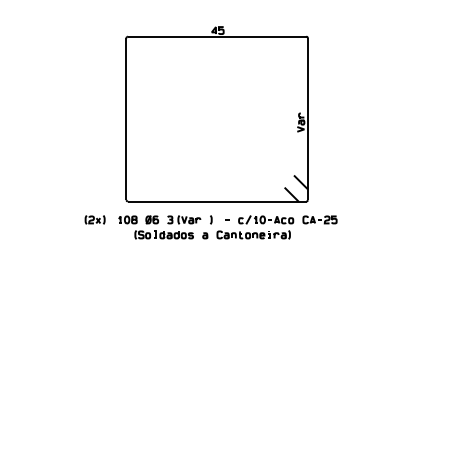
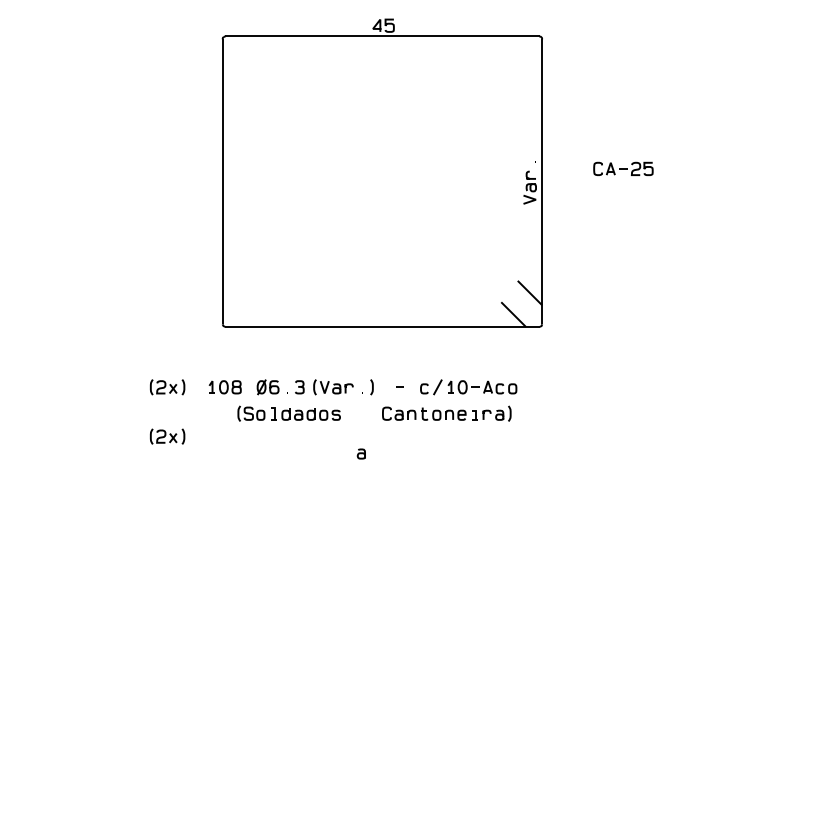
part: (216, 114) -> (381, 173), moved
part: (319, 219) -> (622, 168), moved
part: (205, 235) -> (361, 453), moved
part: (94, 247) -> (166, 435), added

